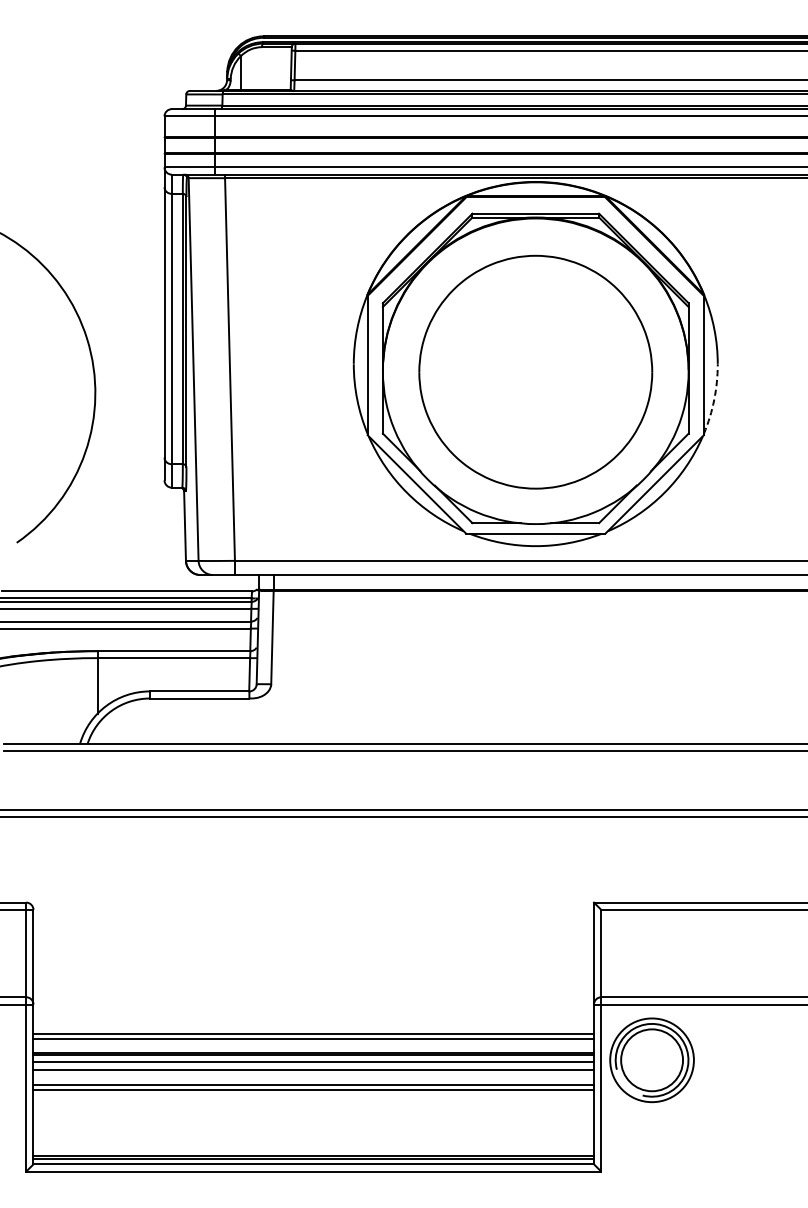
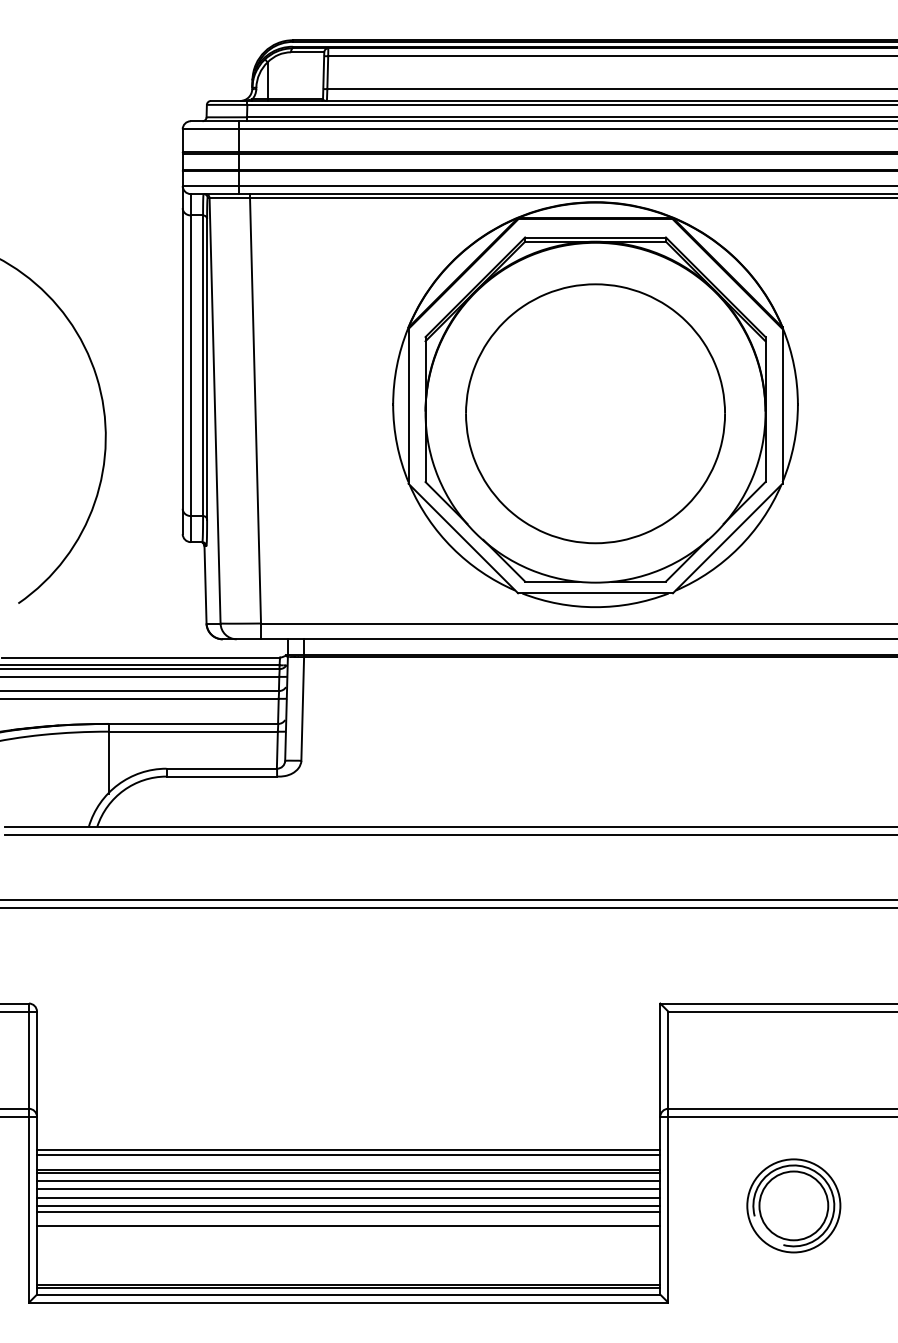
arc: (714, 399) -> (794, 444), dashed -> solid
part: (651, 1059) -> (793, 1205), moved
line: (313, 1077) -> (348, 1198), added
line: (313, 1102) -> (348, 1225), added

